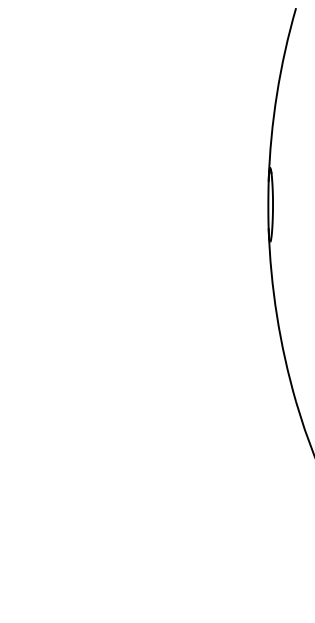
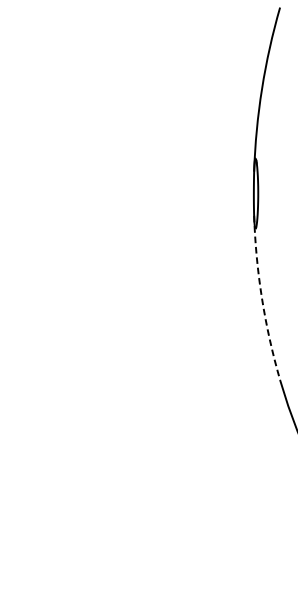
arc: (277, 315) -> (262, 298), solid -> dashed

